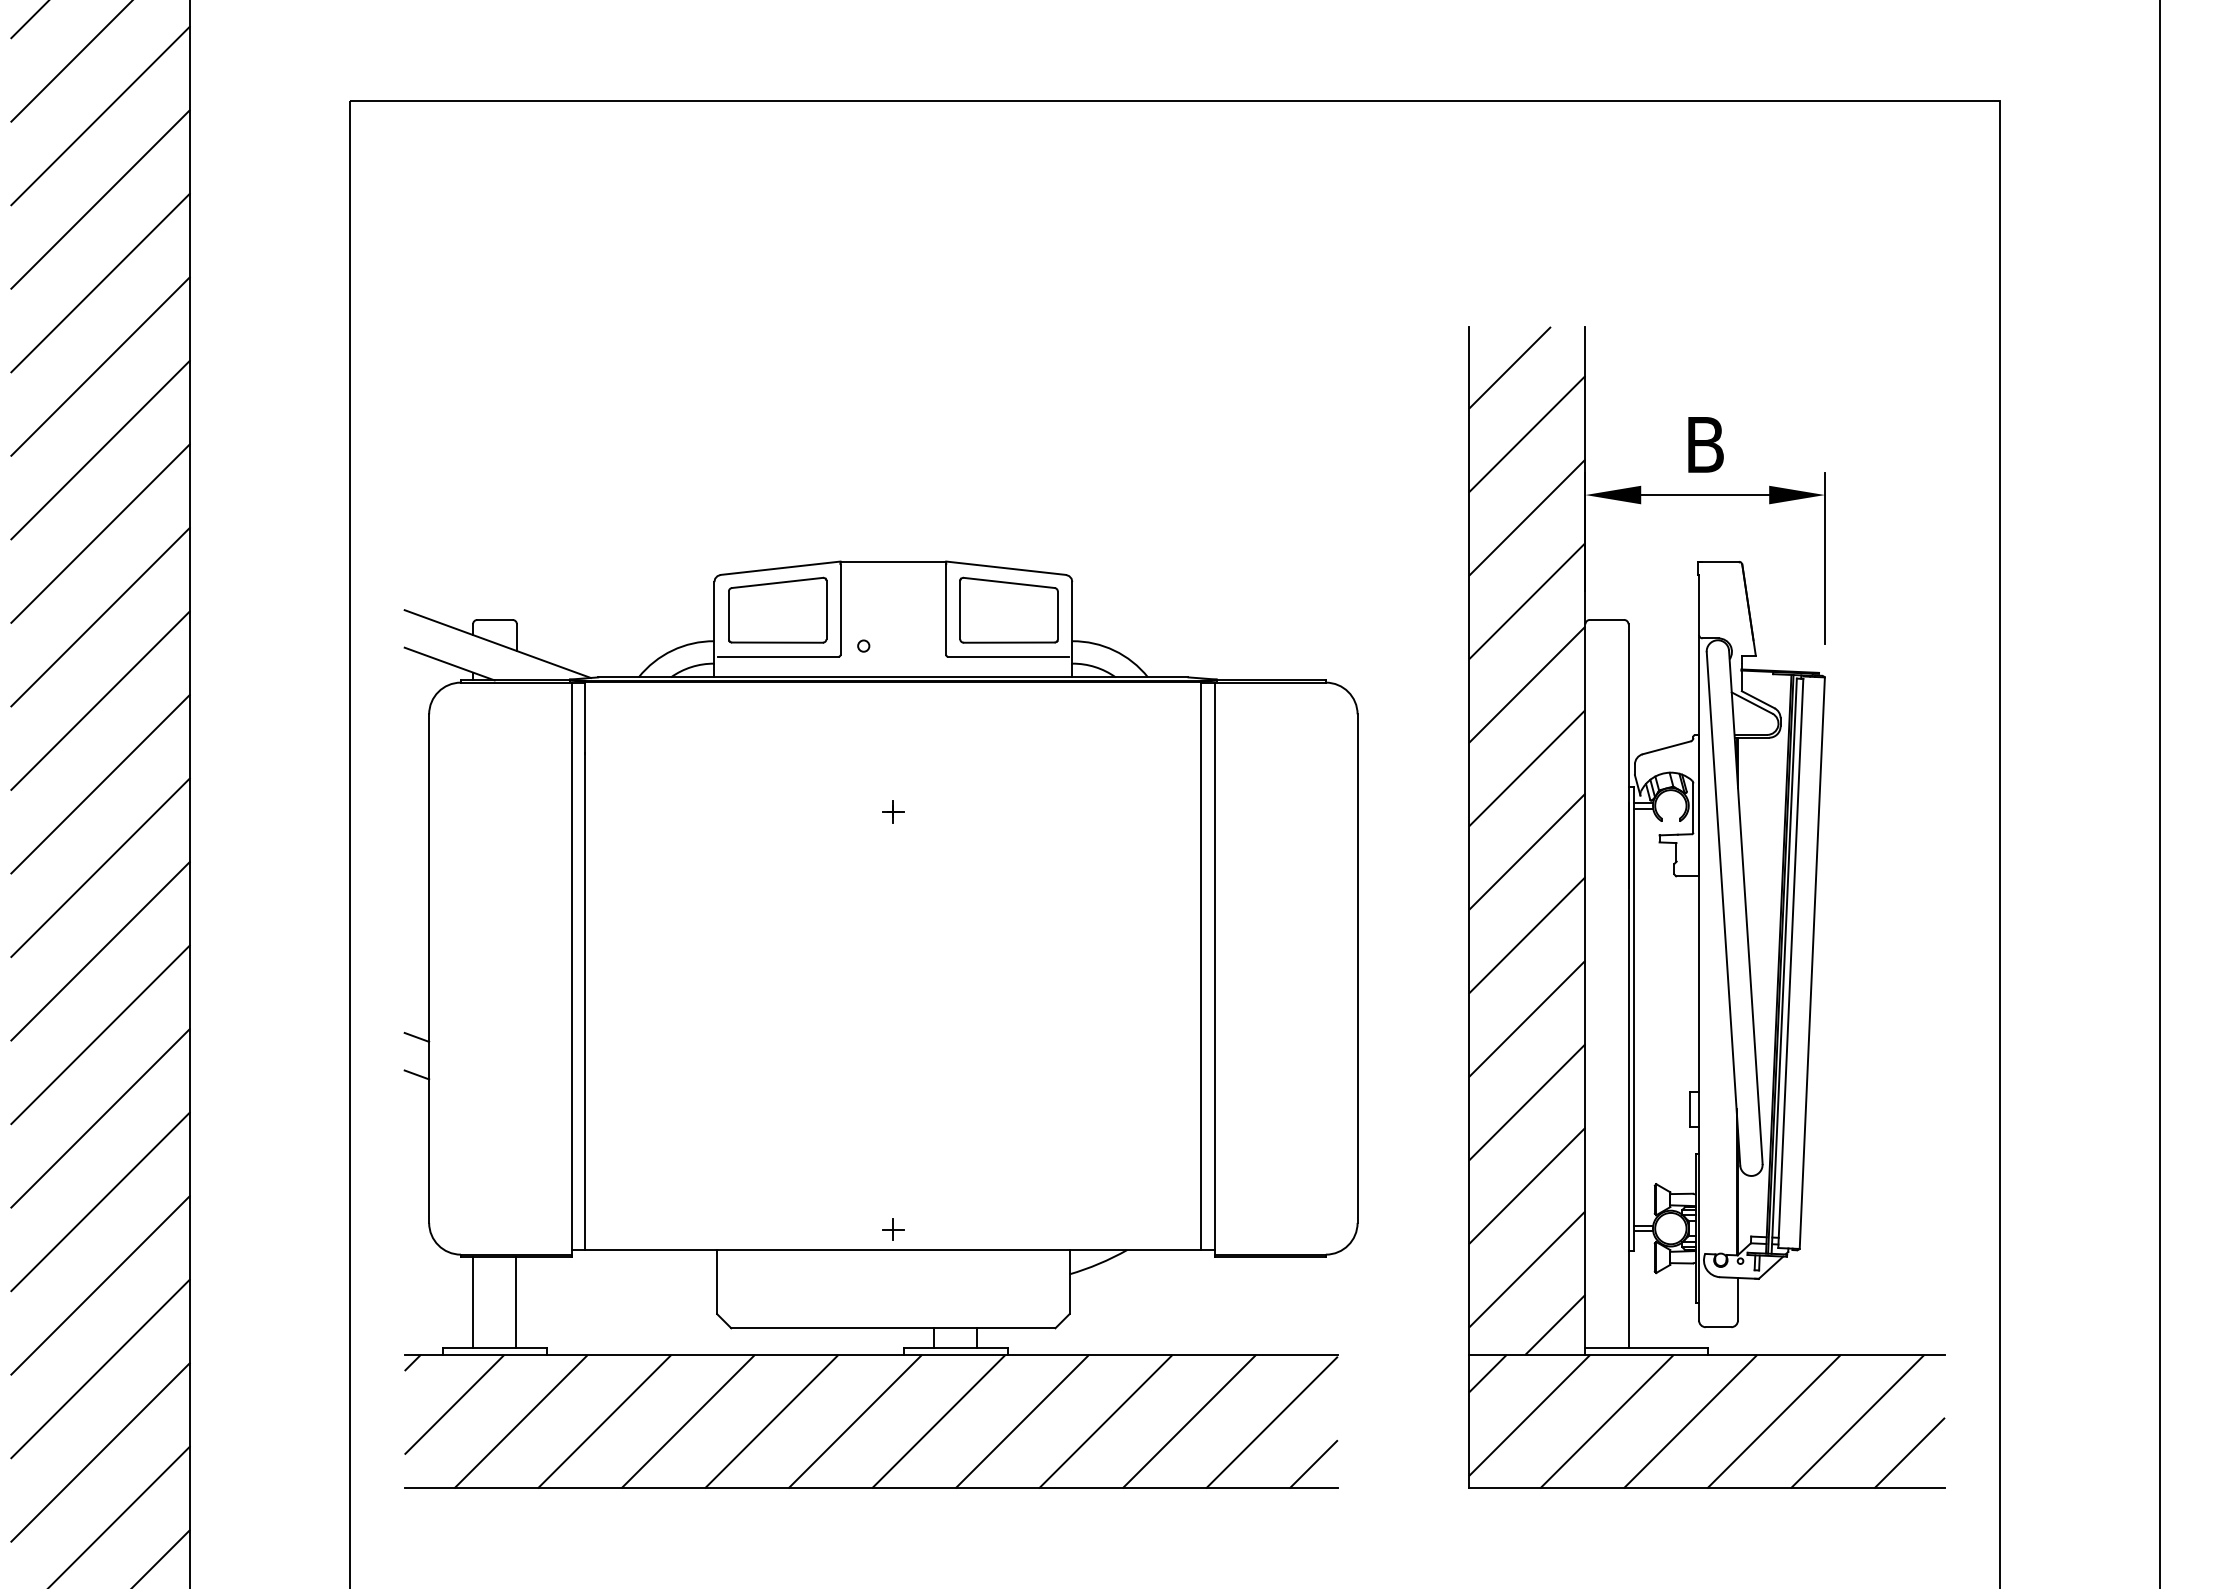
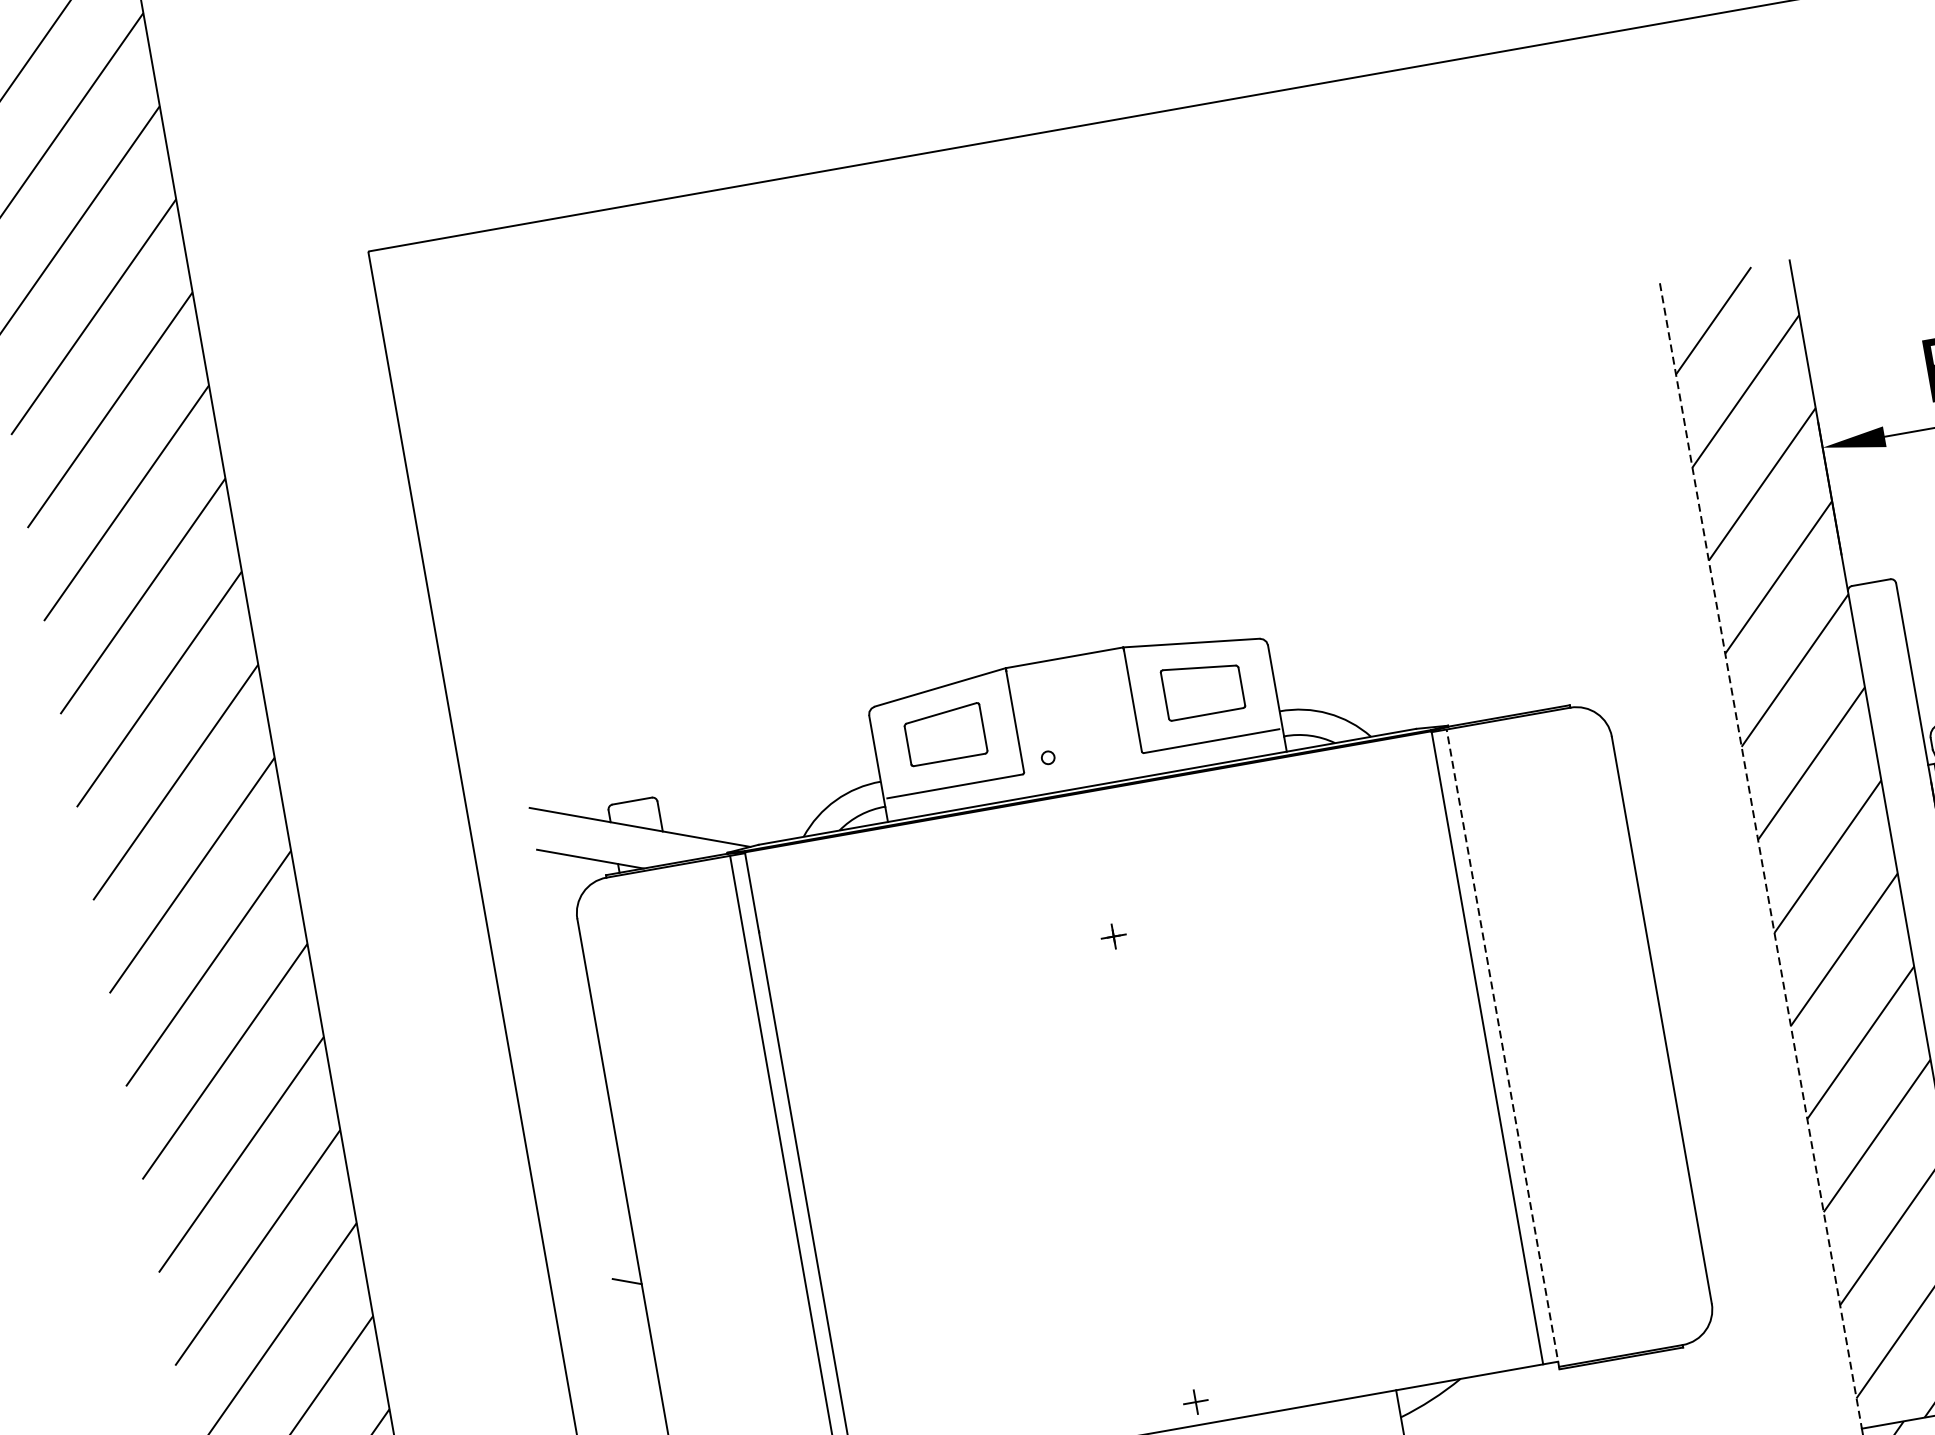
part: (777, 609) -> (944, 733), size x0.7
part: (1008, 609) -> (1202, 688), size x0.7
line: (1469, 841) -> (1761, 856), solid -> dashed
line: (1214, 969) -> (1502, 1049), solid -> dashed
line: (416, 1074) -> (634, 1322), removed

